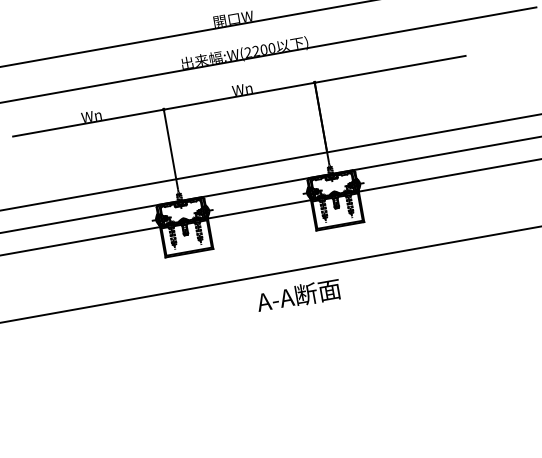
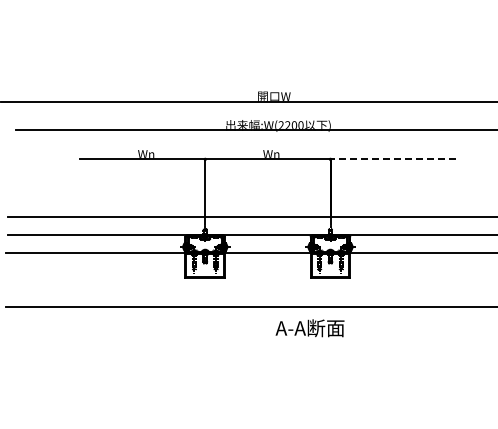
line: (390, 69) -> (393, 159), solid -> dashed
text: (298, 296) -> (309, 328), moved

